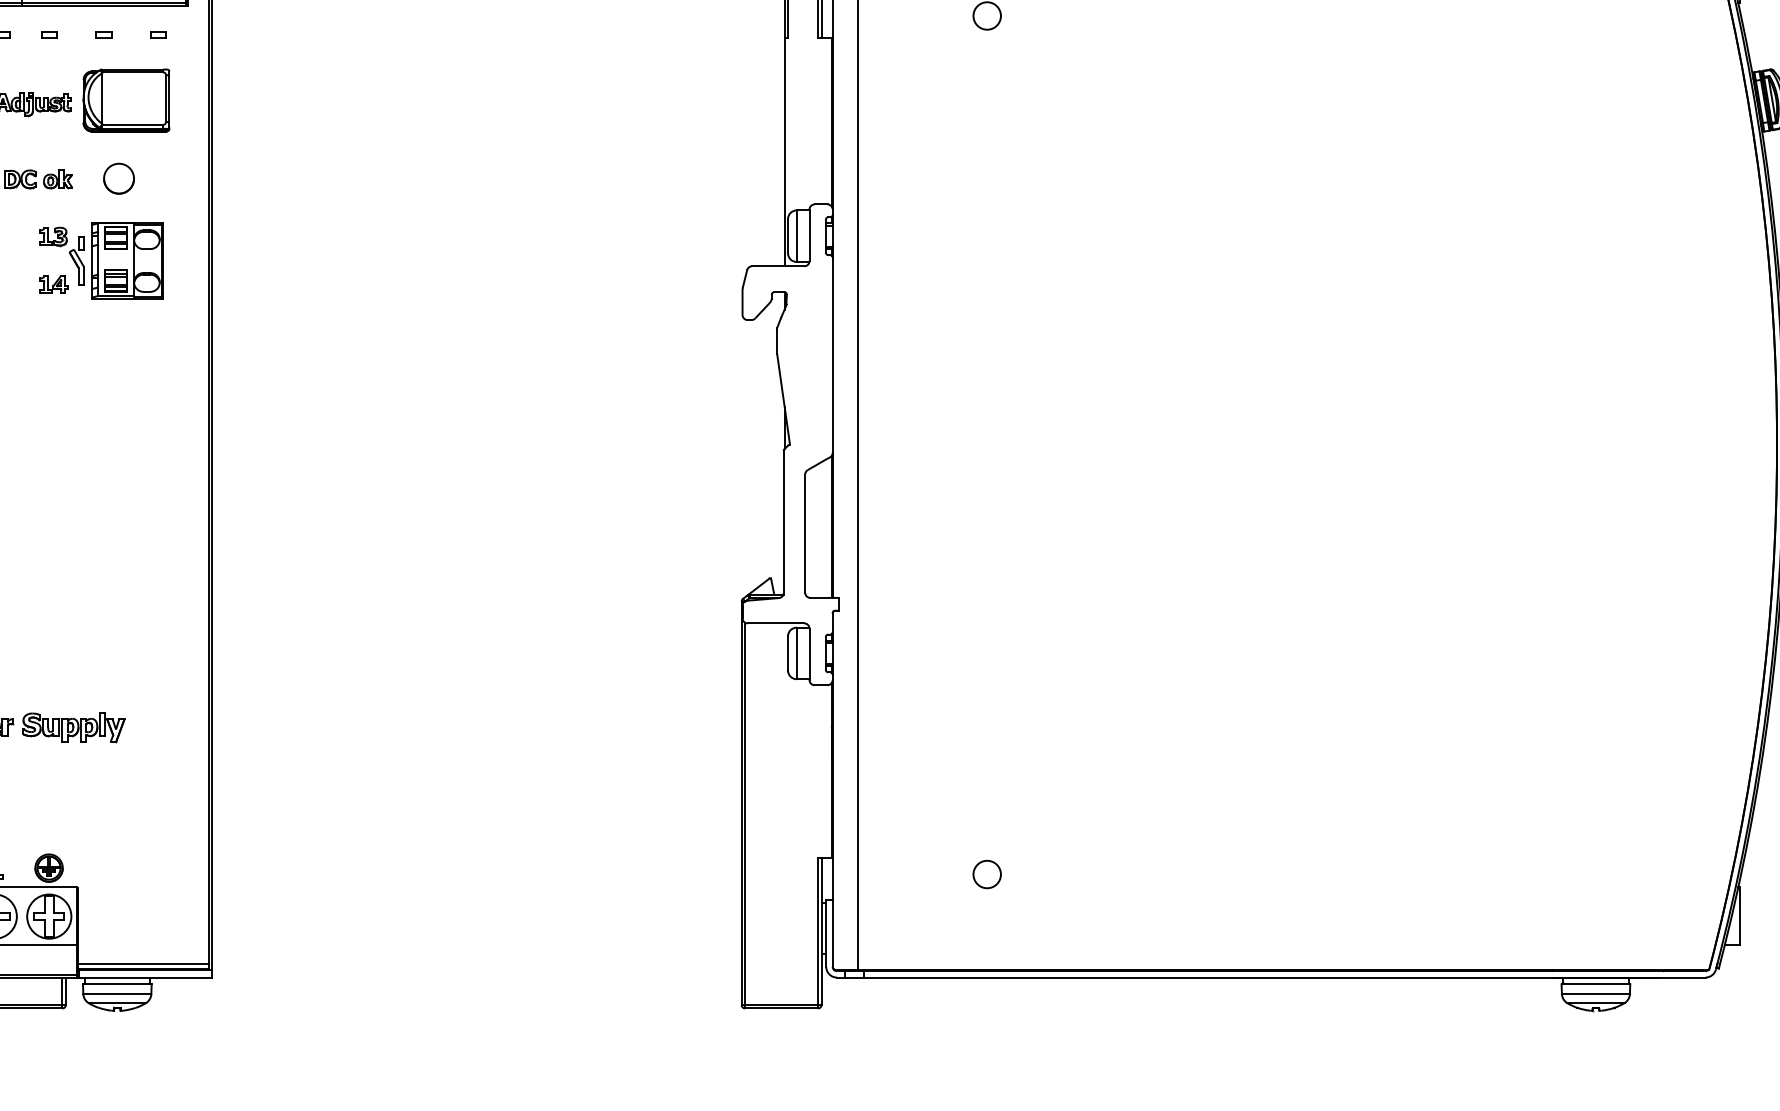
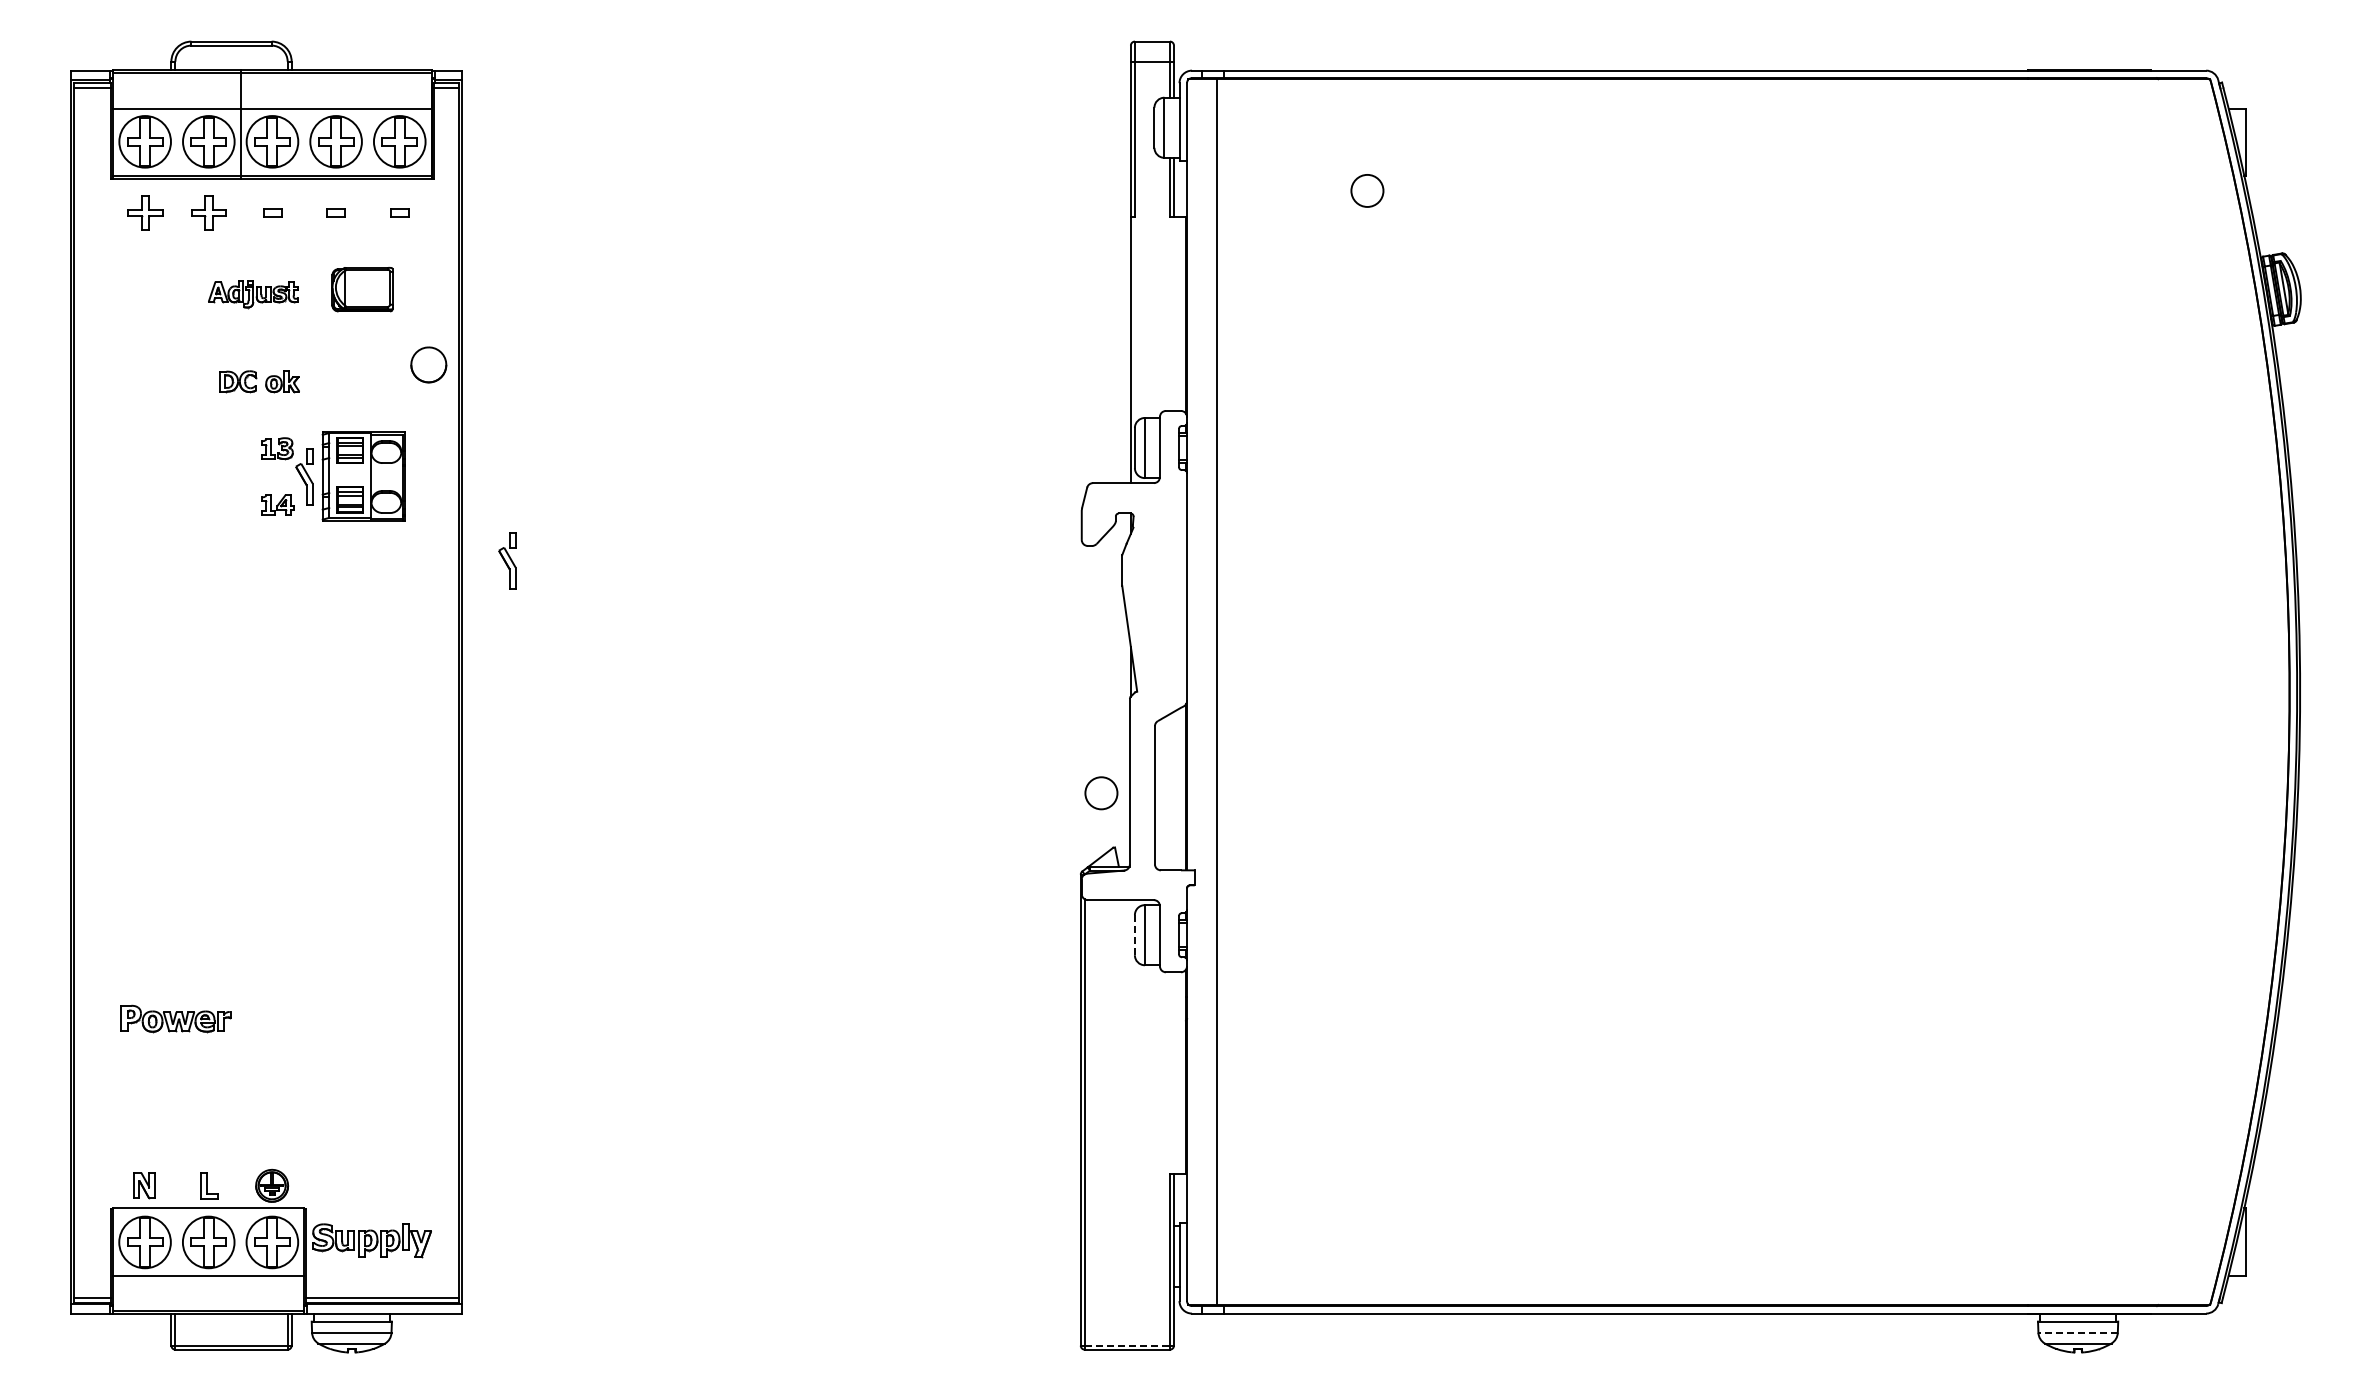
part: (126, 100) -> (362, 289), size x0.6
part: (118, 178) -> (428, 364), moved
part: (250, 332) -> (507, 560), added
line: (787, 653) -> (1134, 935), solid -> dashed
part: (73, 727) -> (371, 1240), moved
circle: (987, 874) -> (1101, 793), moved
line: (1596, 993) -> (2078, 1332), solid -> dashed
line: (781, 1004) -> (1127, 1345), solid -> dashed

